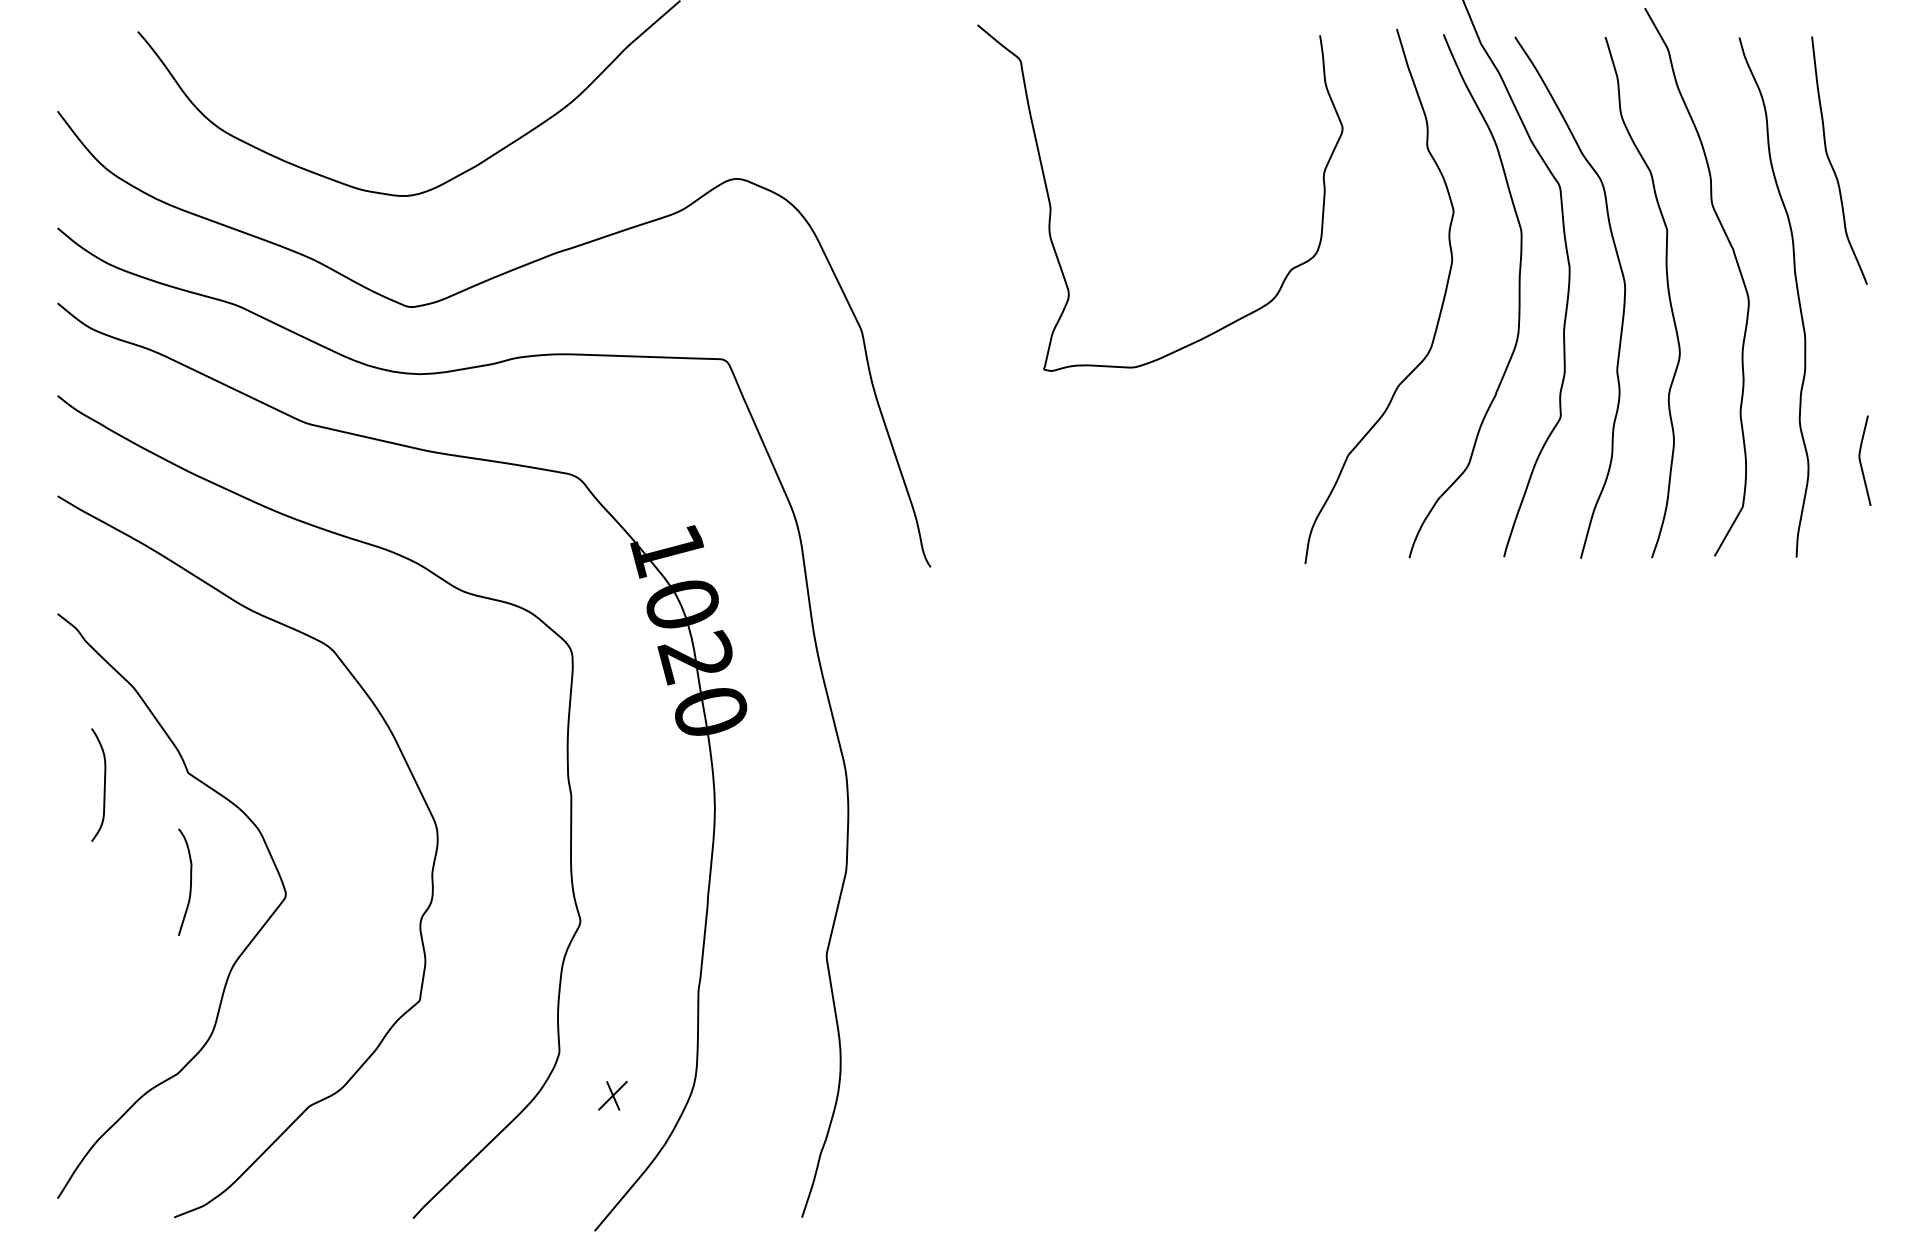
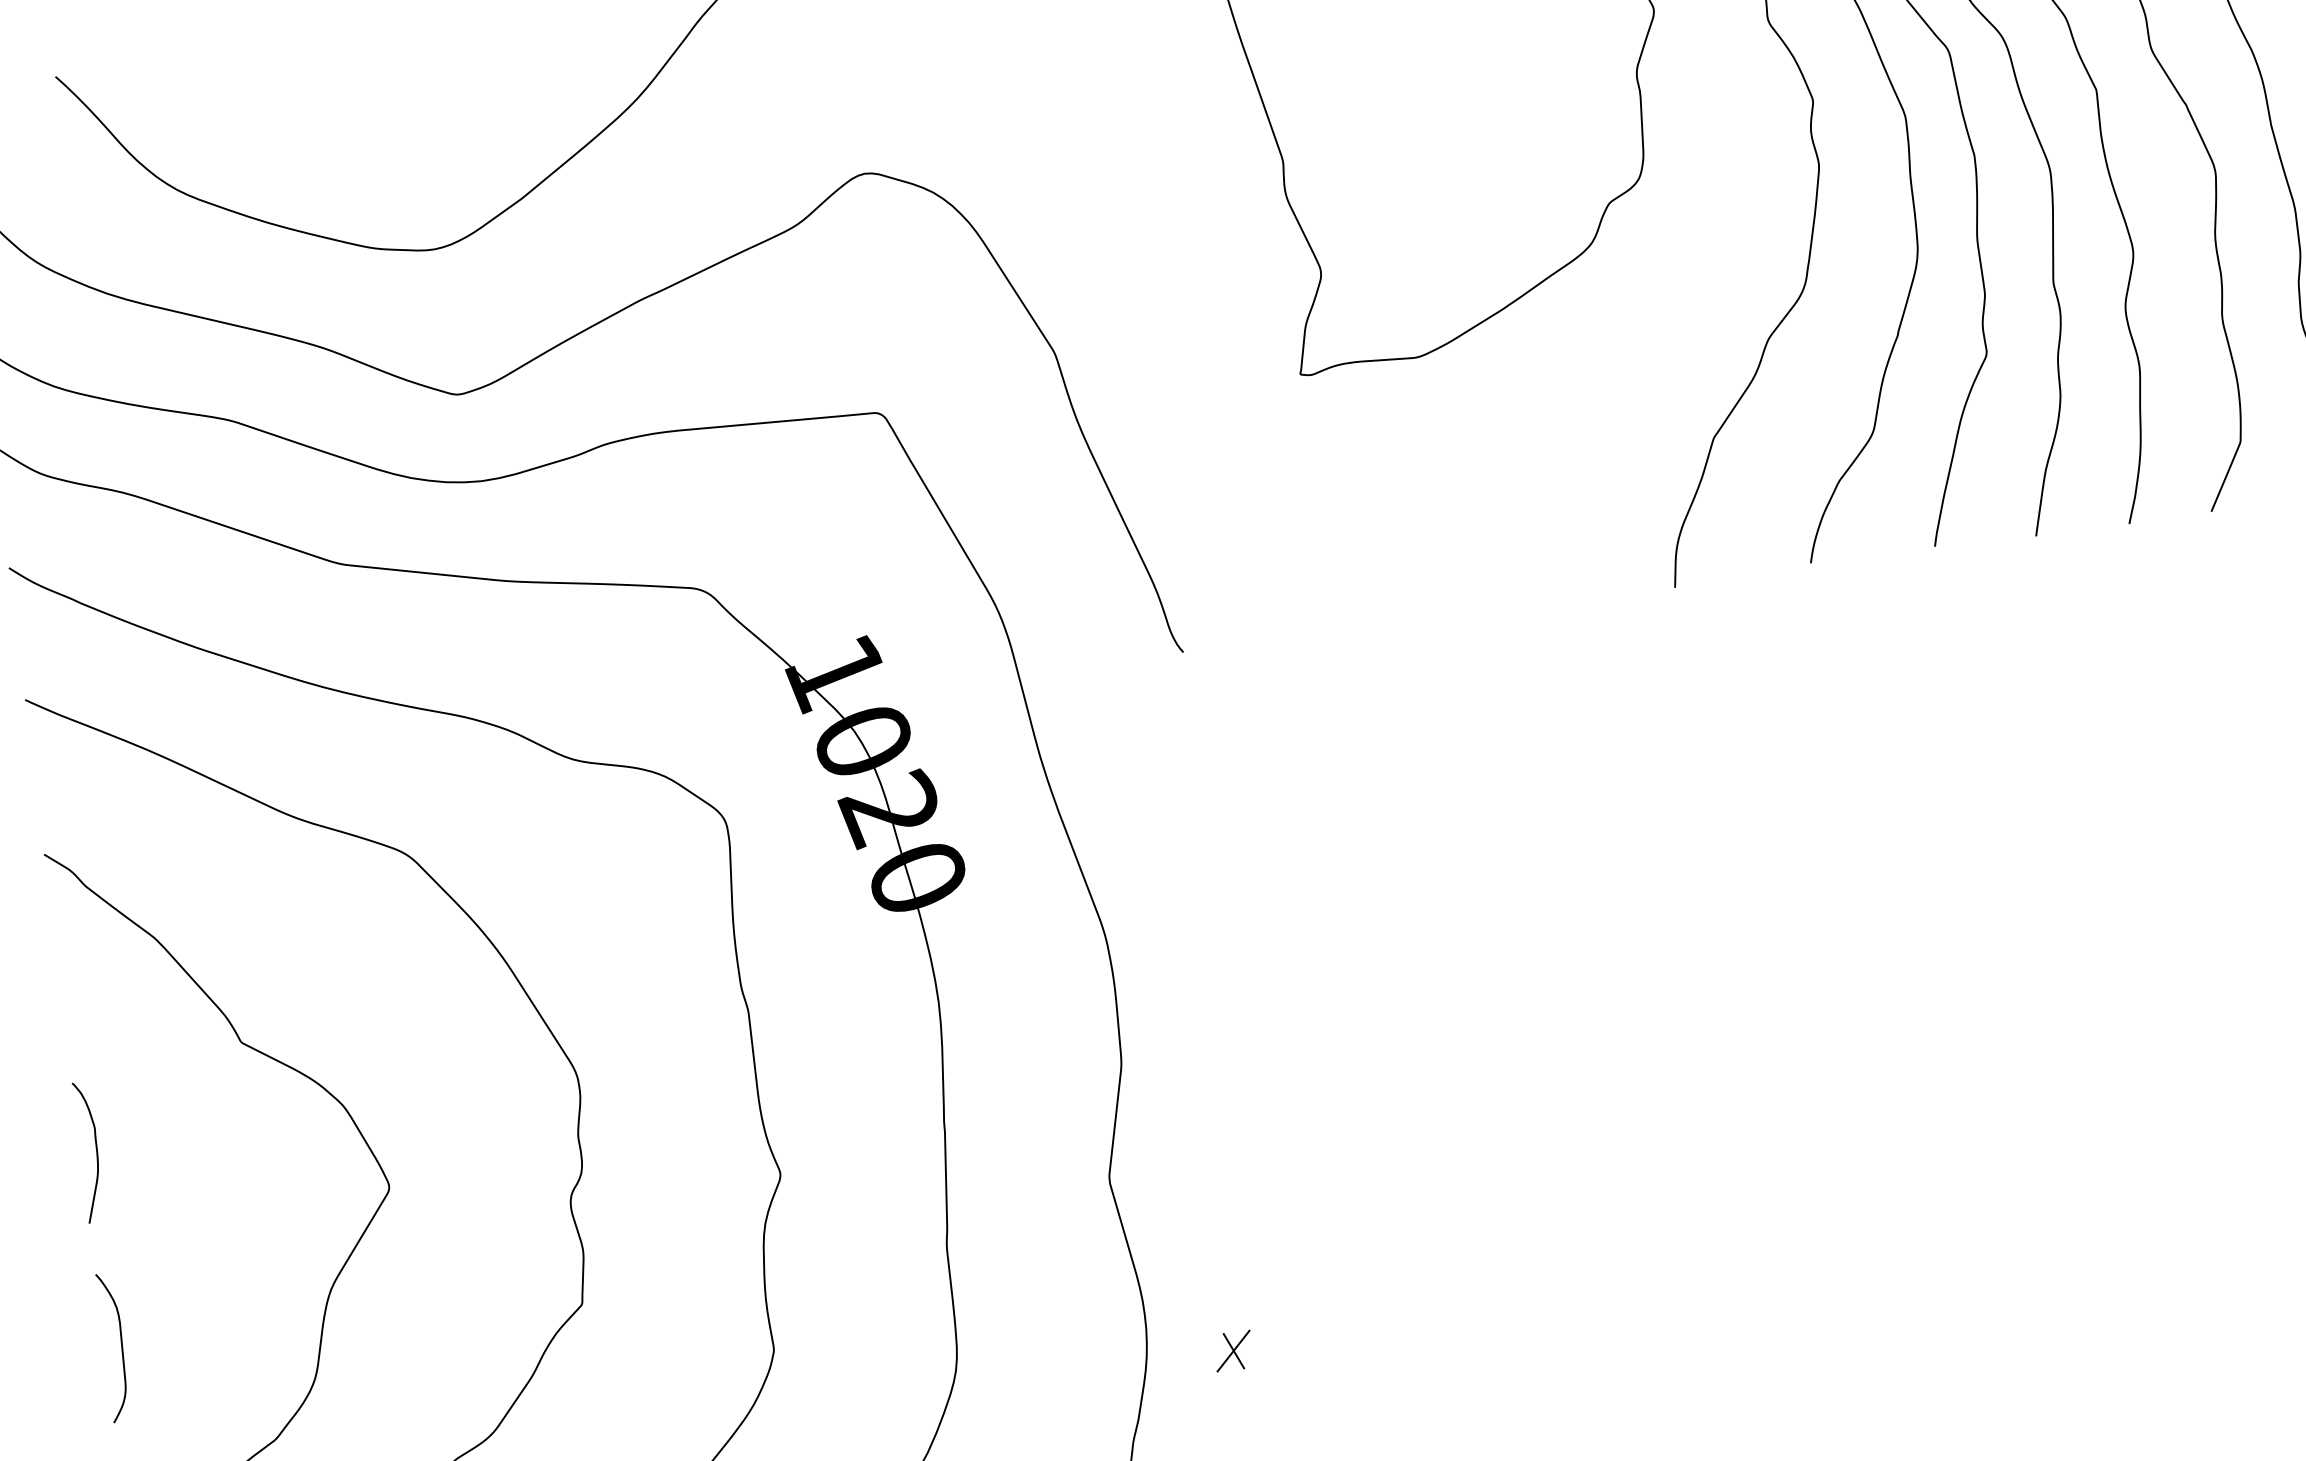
curve: (103, 787) -> (120, 1349), moved
curve: (190, 881) -> (96, 1150), moved
part: (612, 1095) -> (1232, 1350), moved

